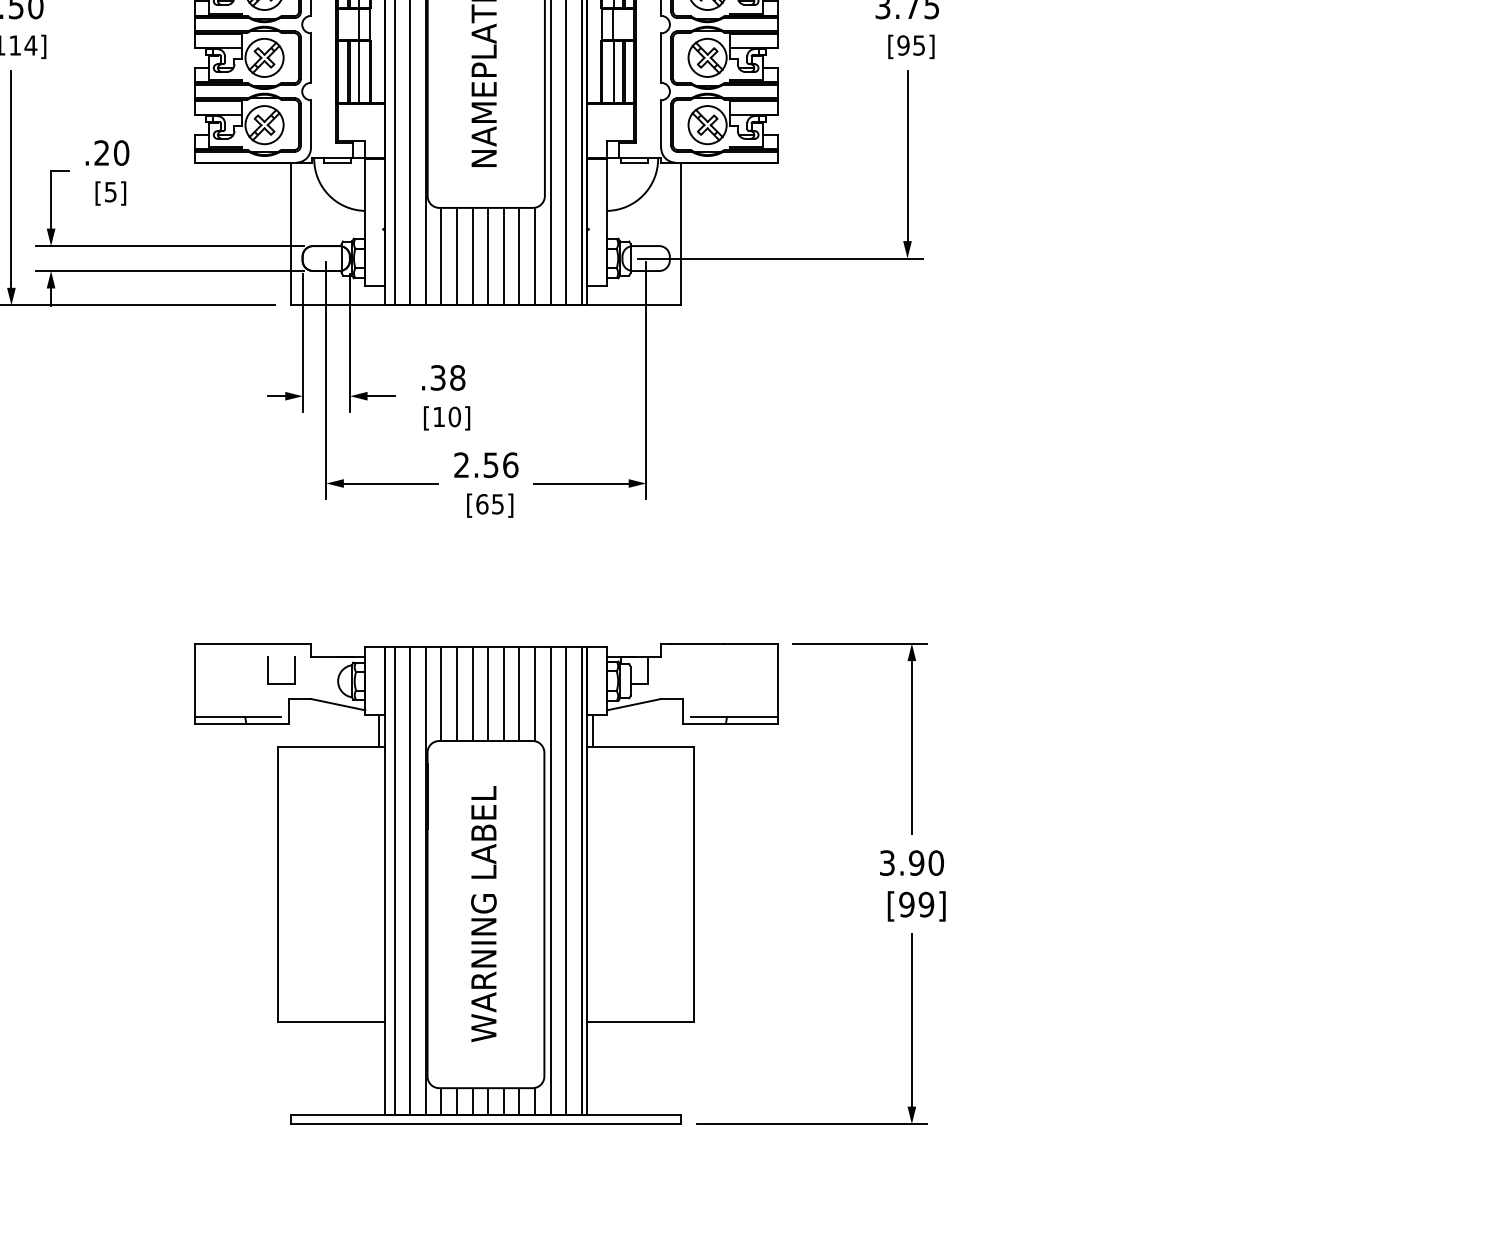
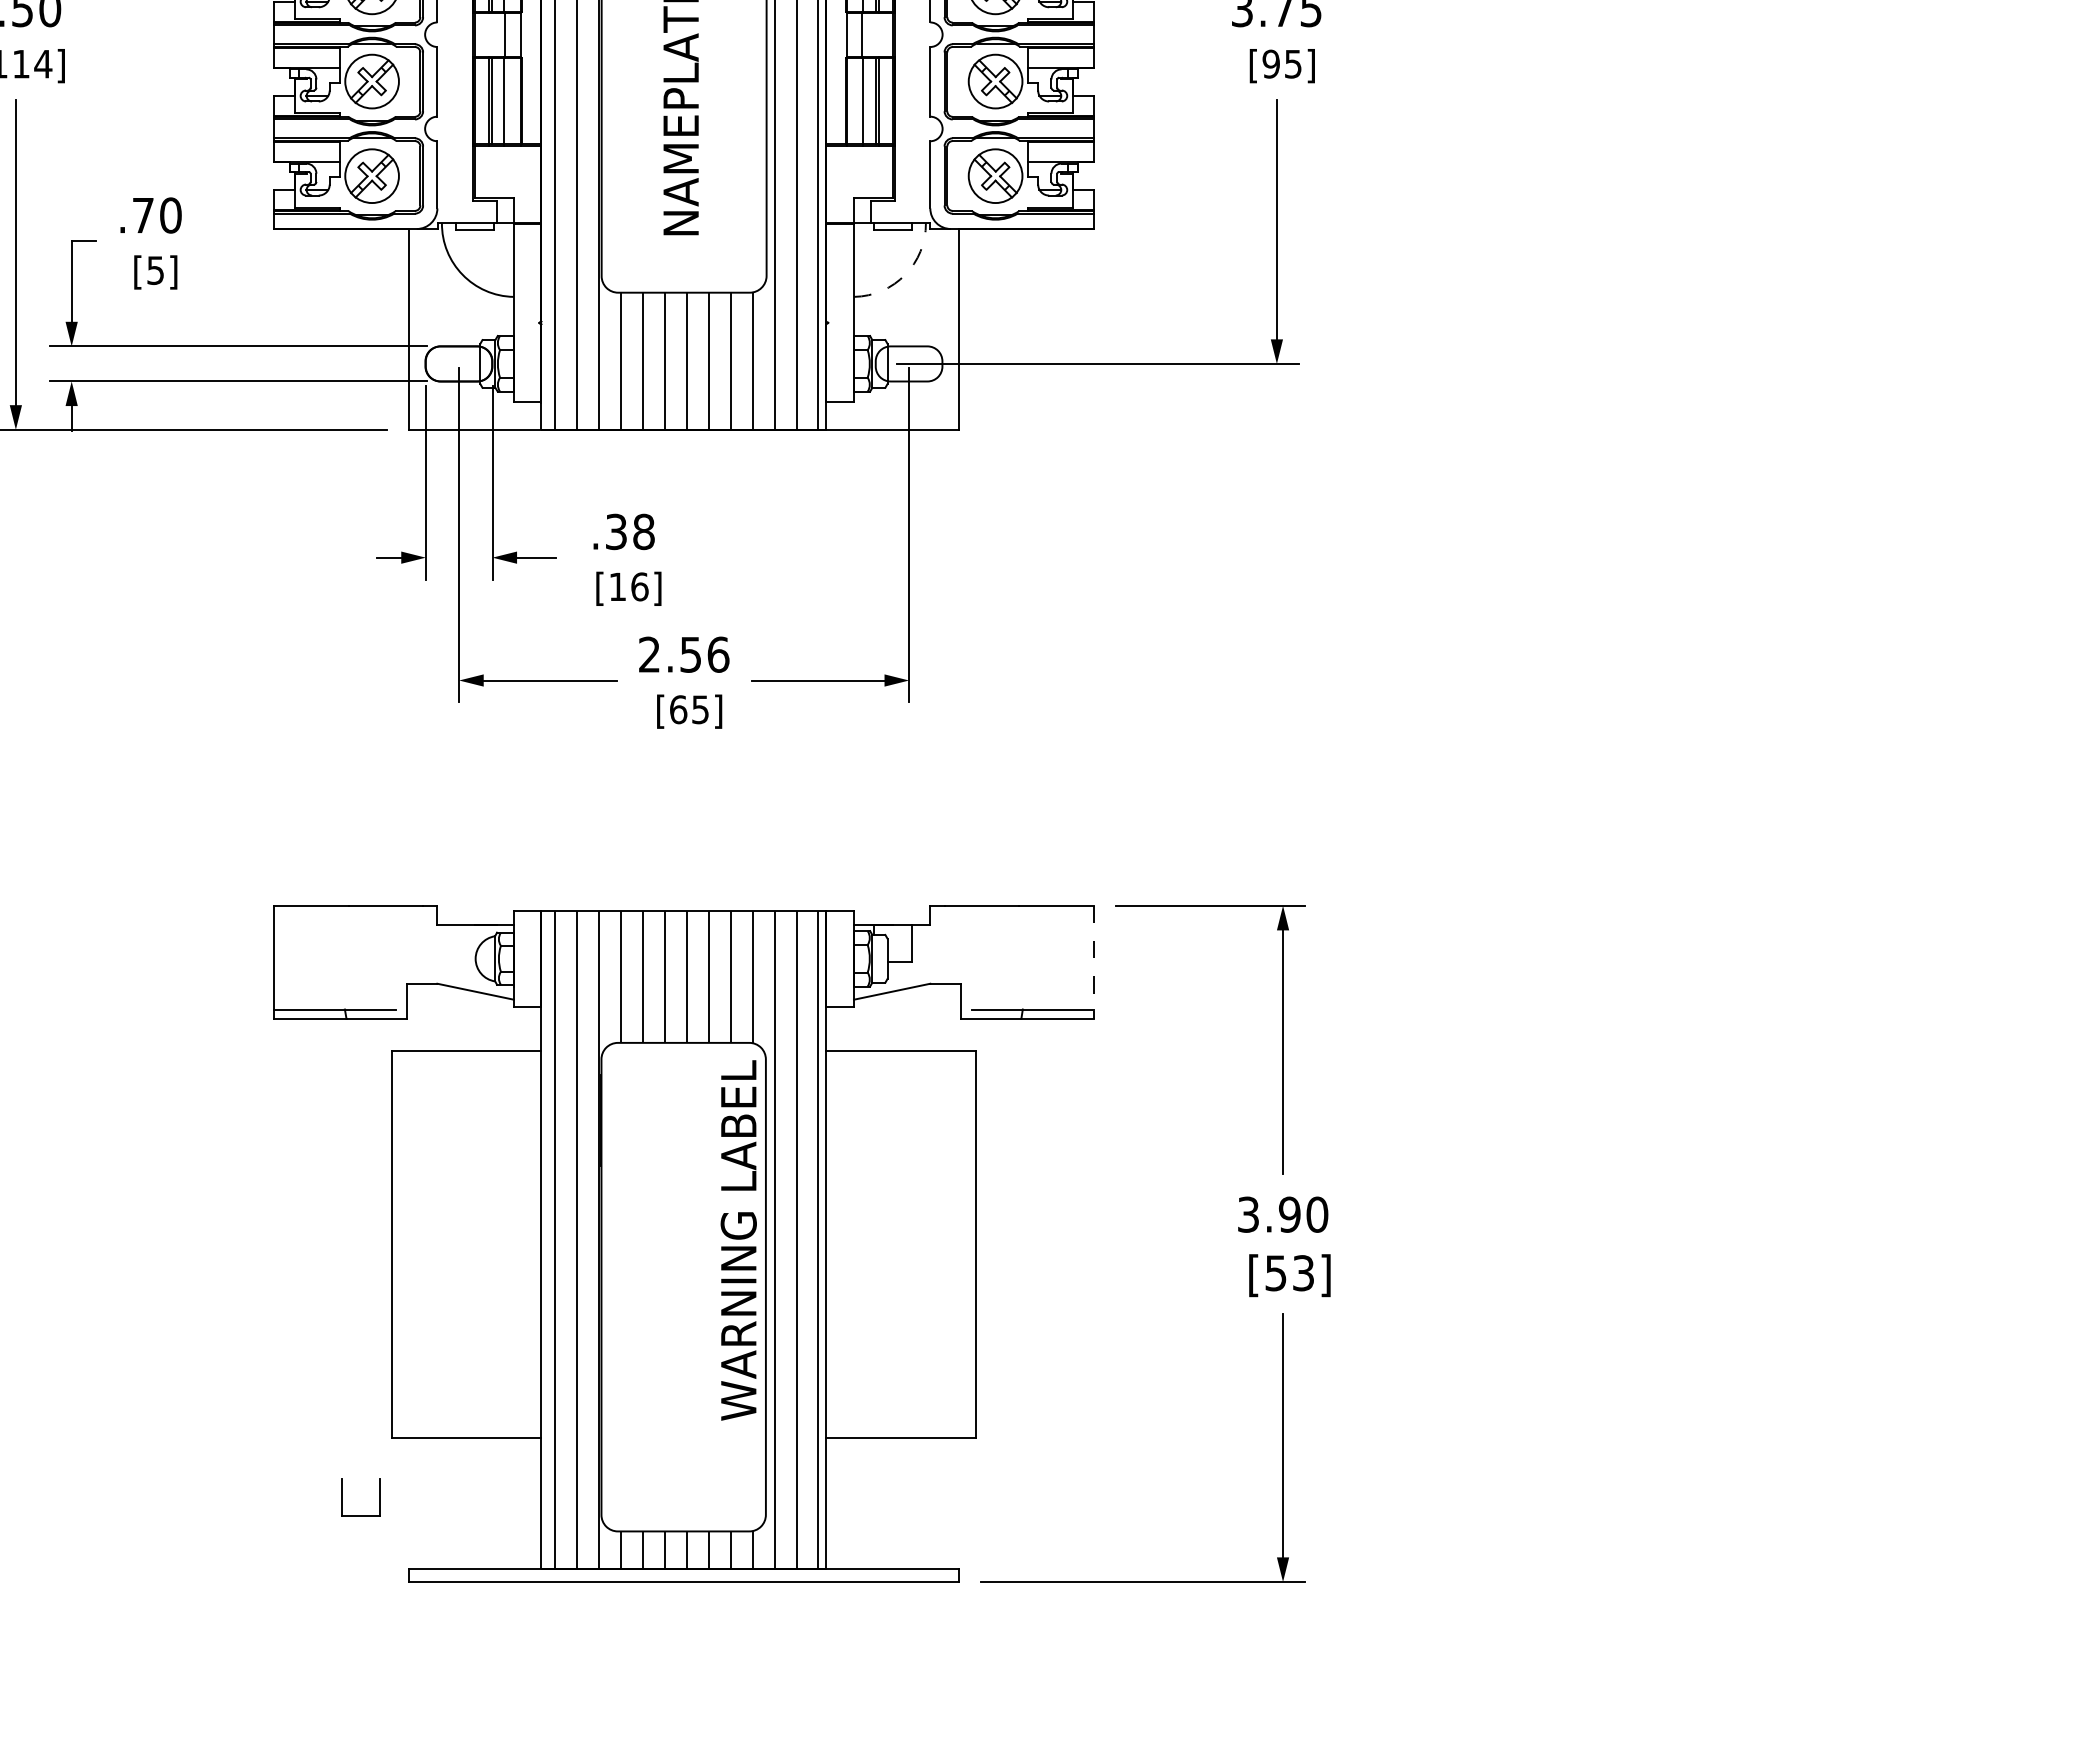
text: (101, 152) -> (142, 214), .20 -> .70
arc: (643, 194) -> (905, 274), solid -> dashed
text: (454, 416) -> (639, 586), [10] -> [16]
part: (268, 670) -> (342, 1497), moved
line: (777, 683) -> (1094, 962), solid -> dashed
line: (379, 730) -> (533, 1028), removed
line: (593, 730) -> (834, 1028), removed
text: (916, 904) -> (1289, 1273), [99] -> [53]
text: (483, 914) -> (738, 1240), moved

